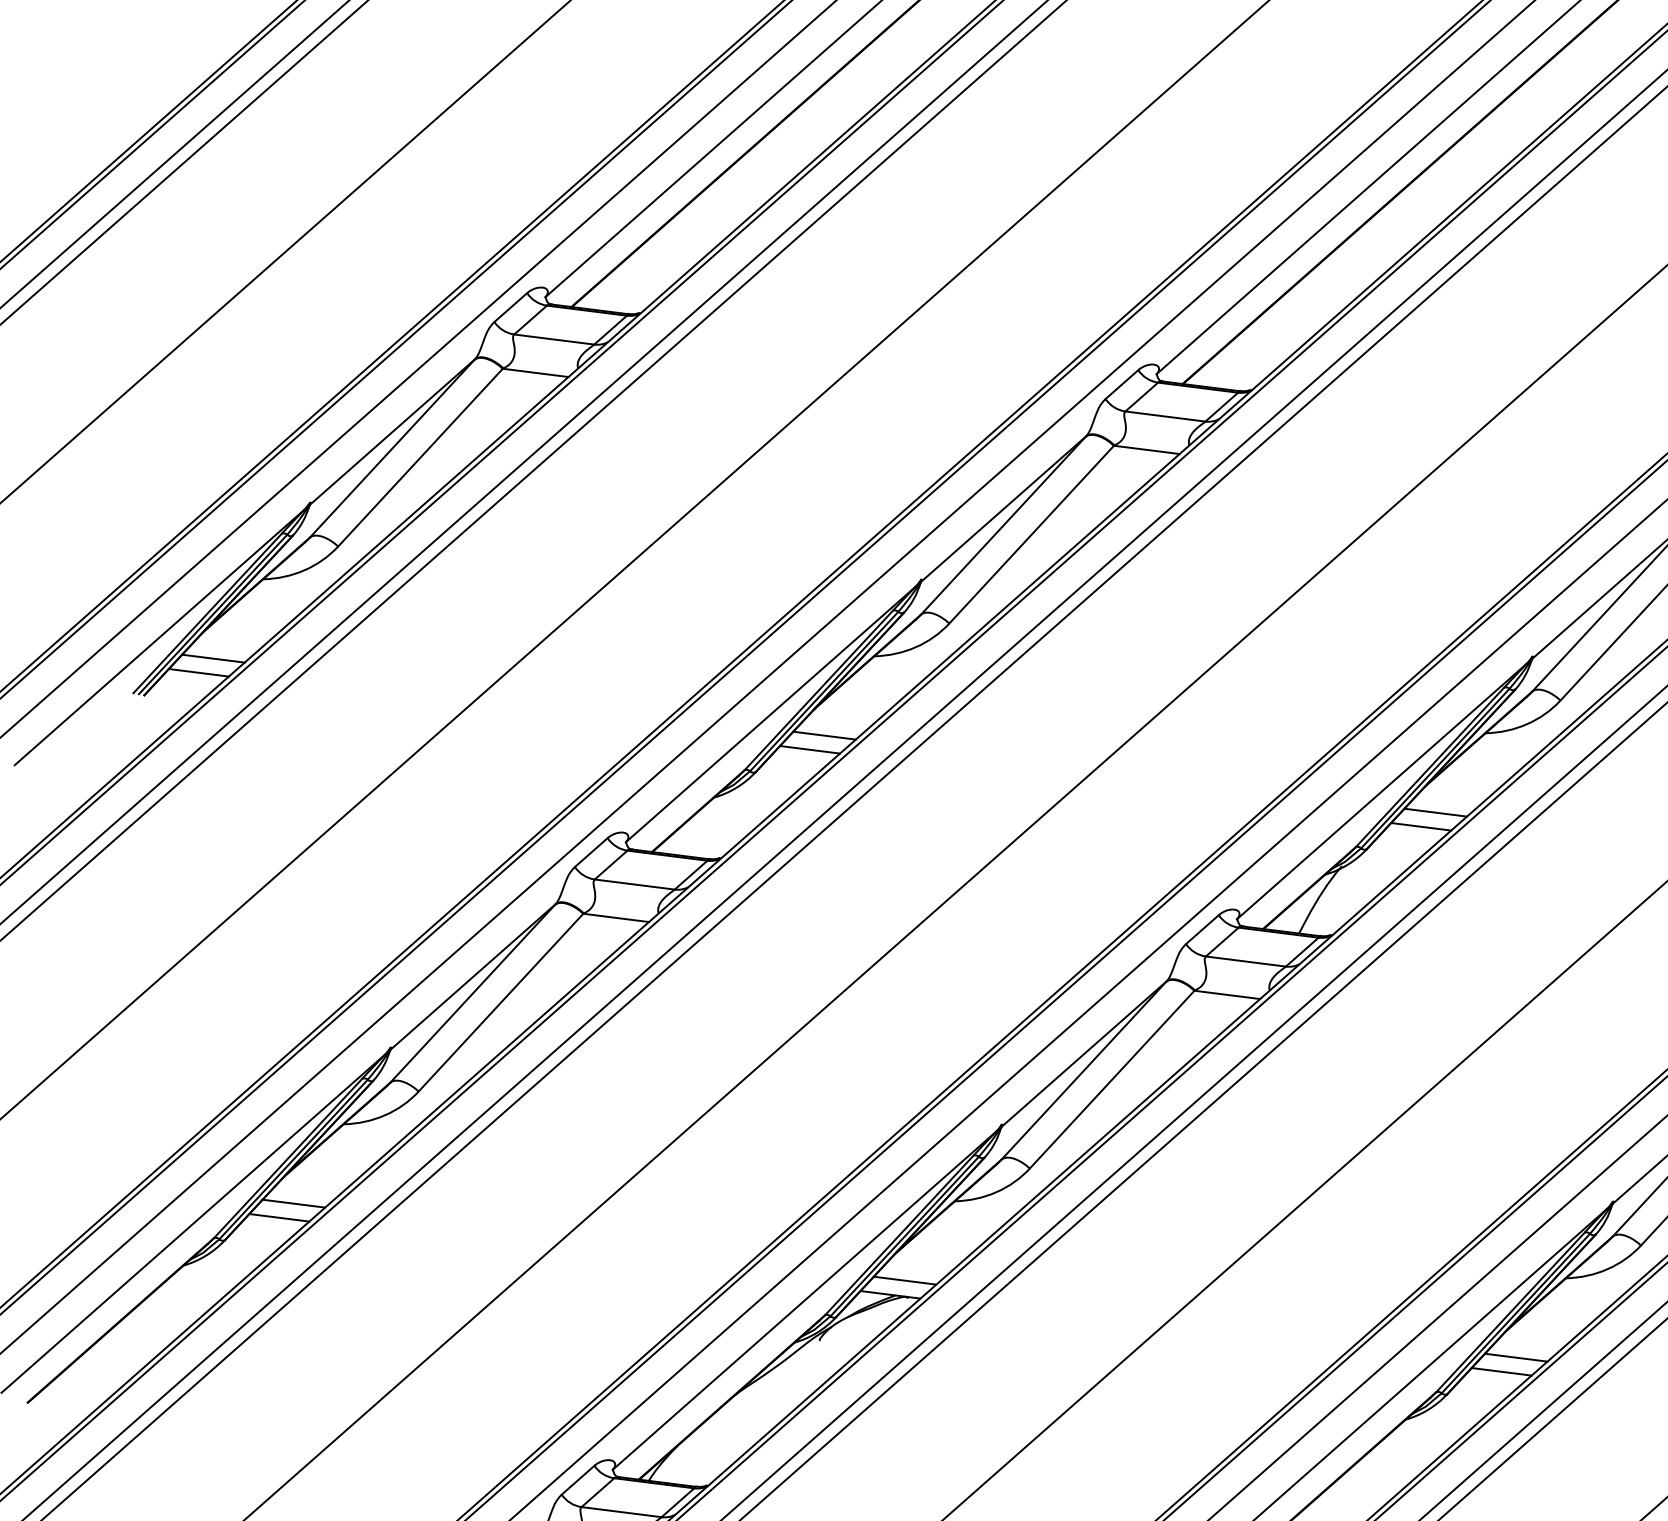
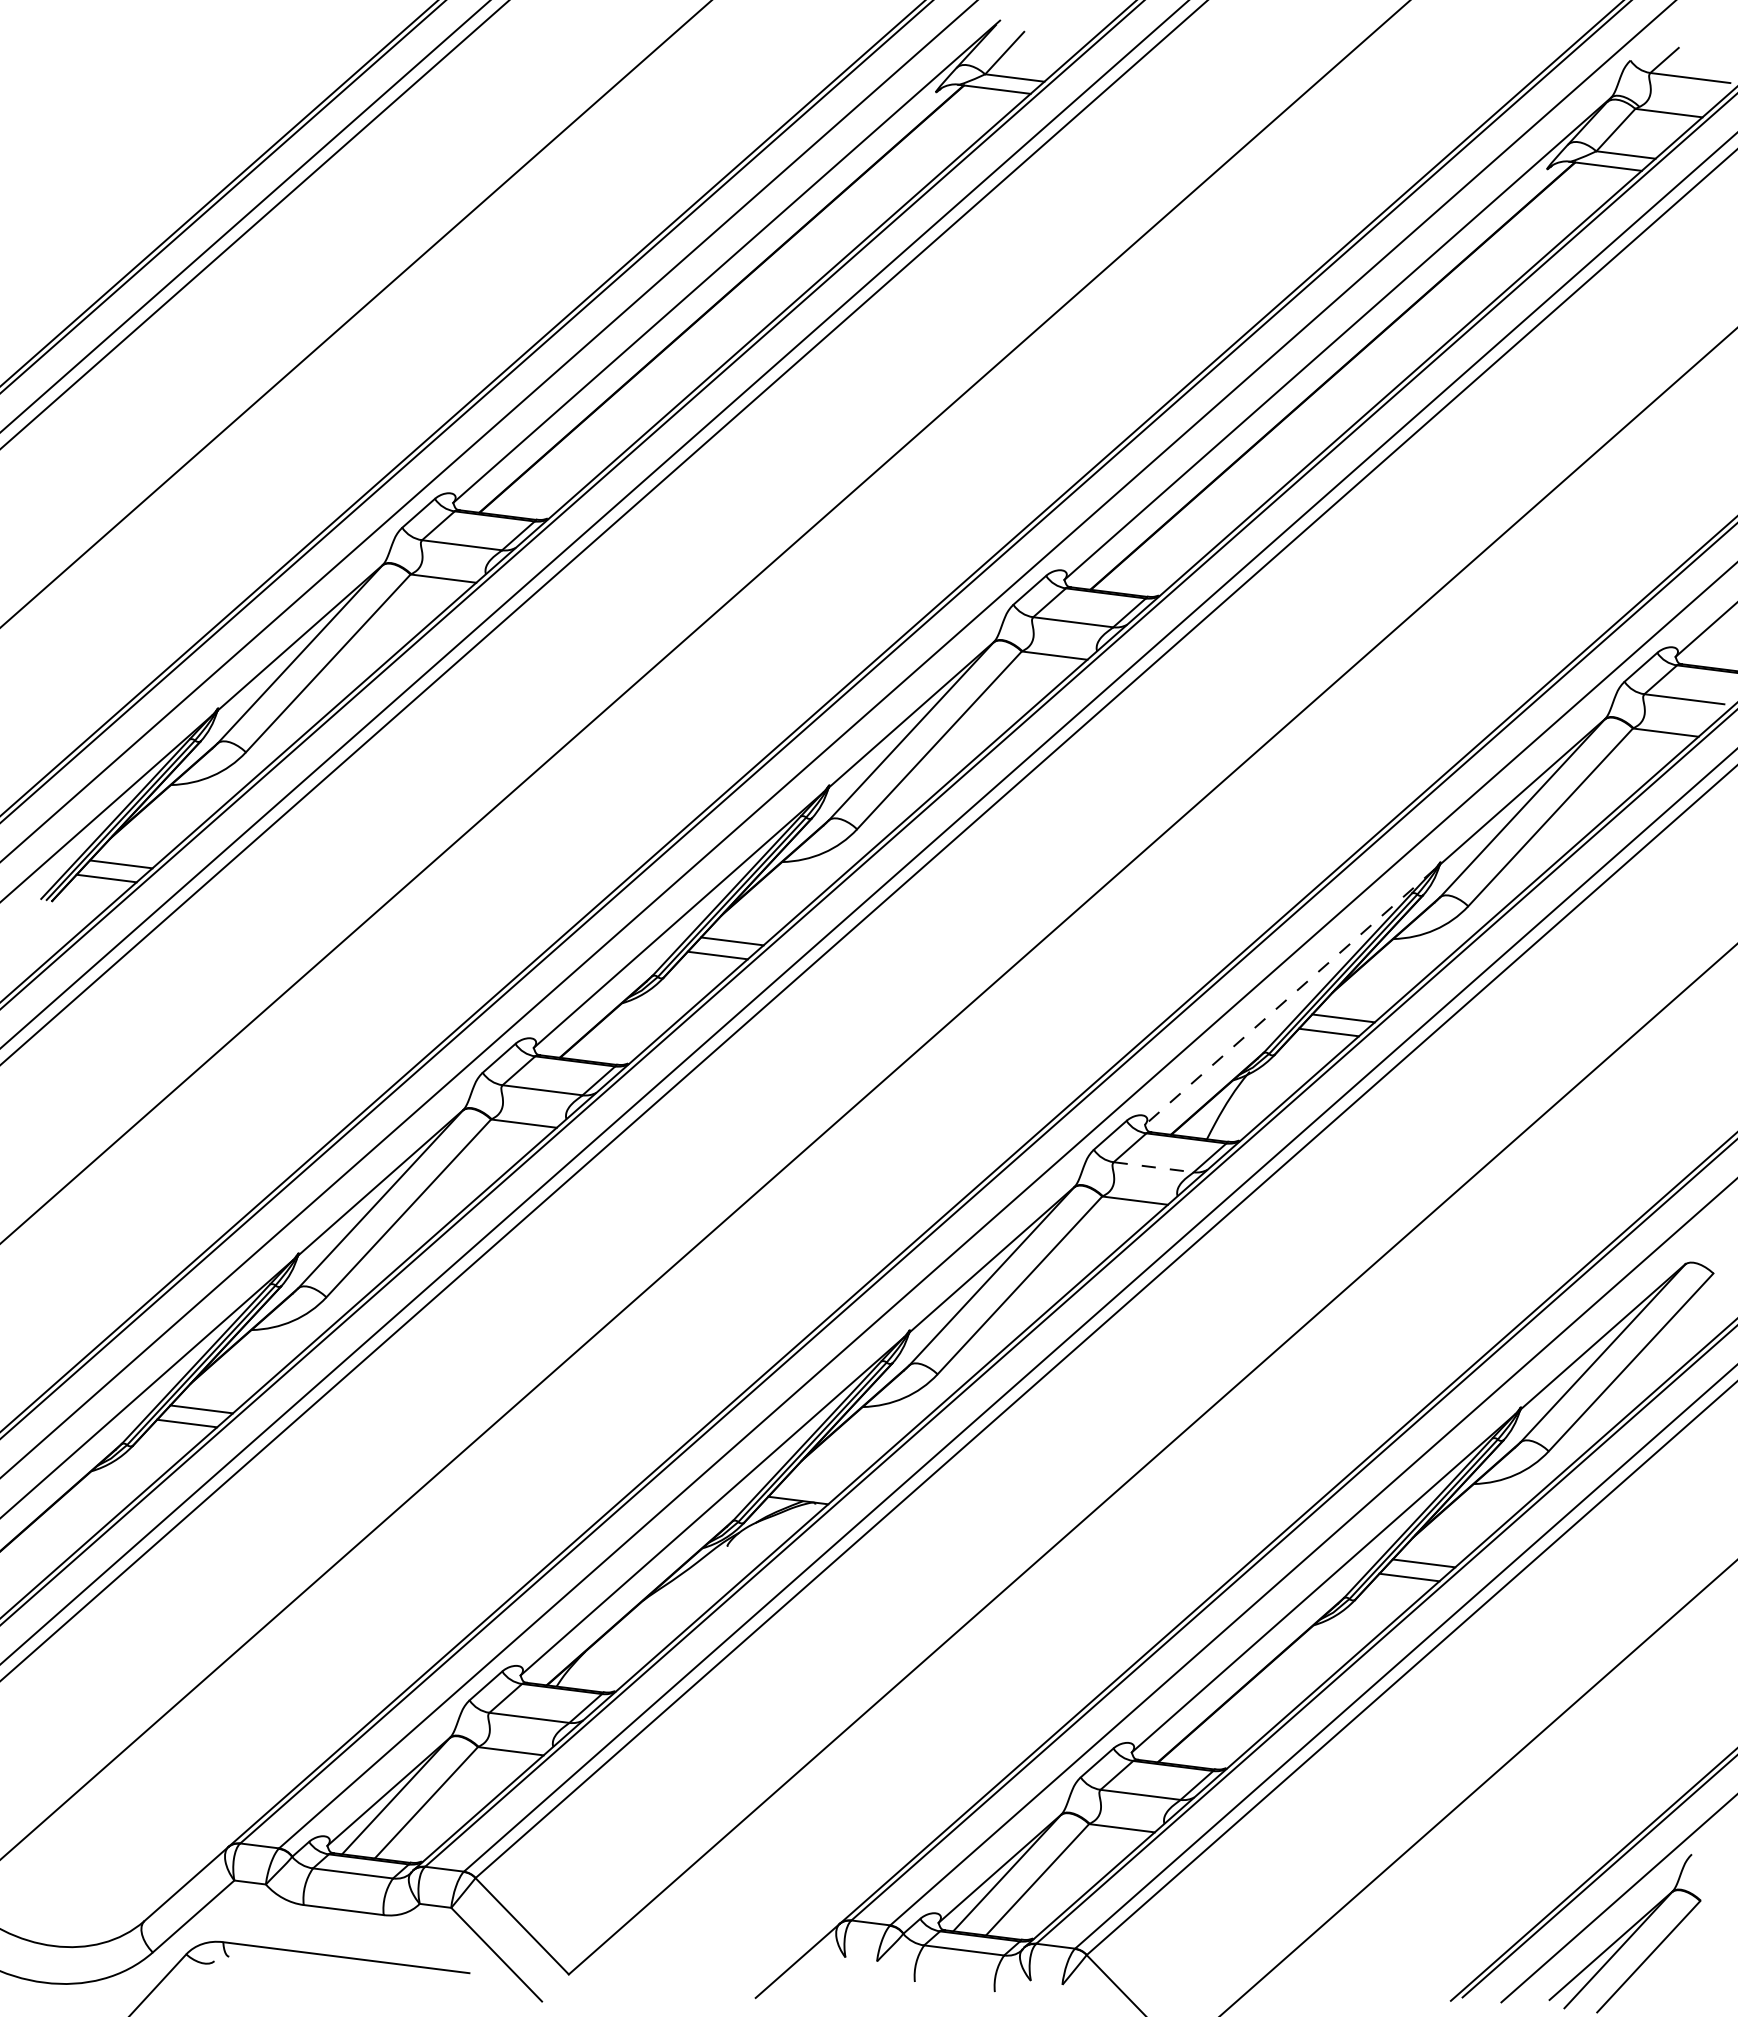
line: (1381, 791) -> (1289, 997), solid -> dashed
line: (1246, 961) -> (1154, 1167), solid -> dashed
line: (904, 1280) -> (812, 1486), removed

